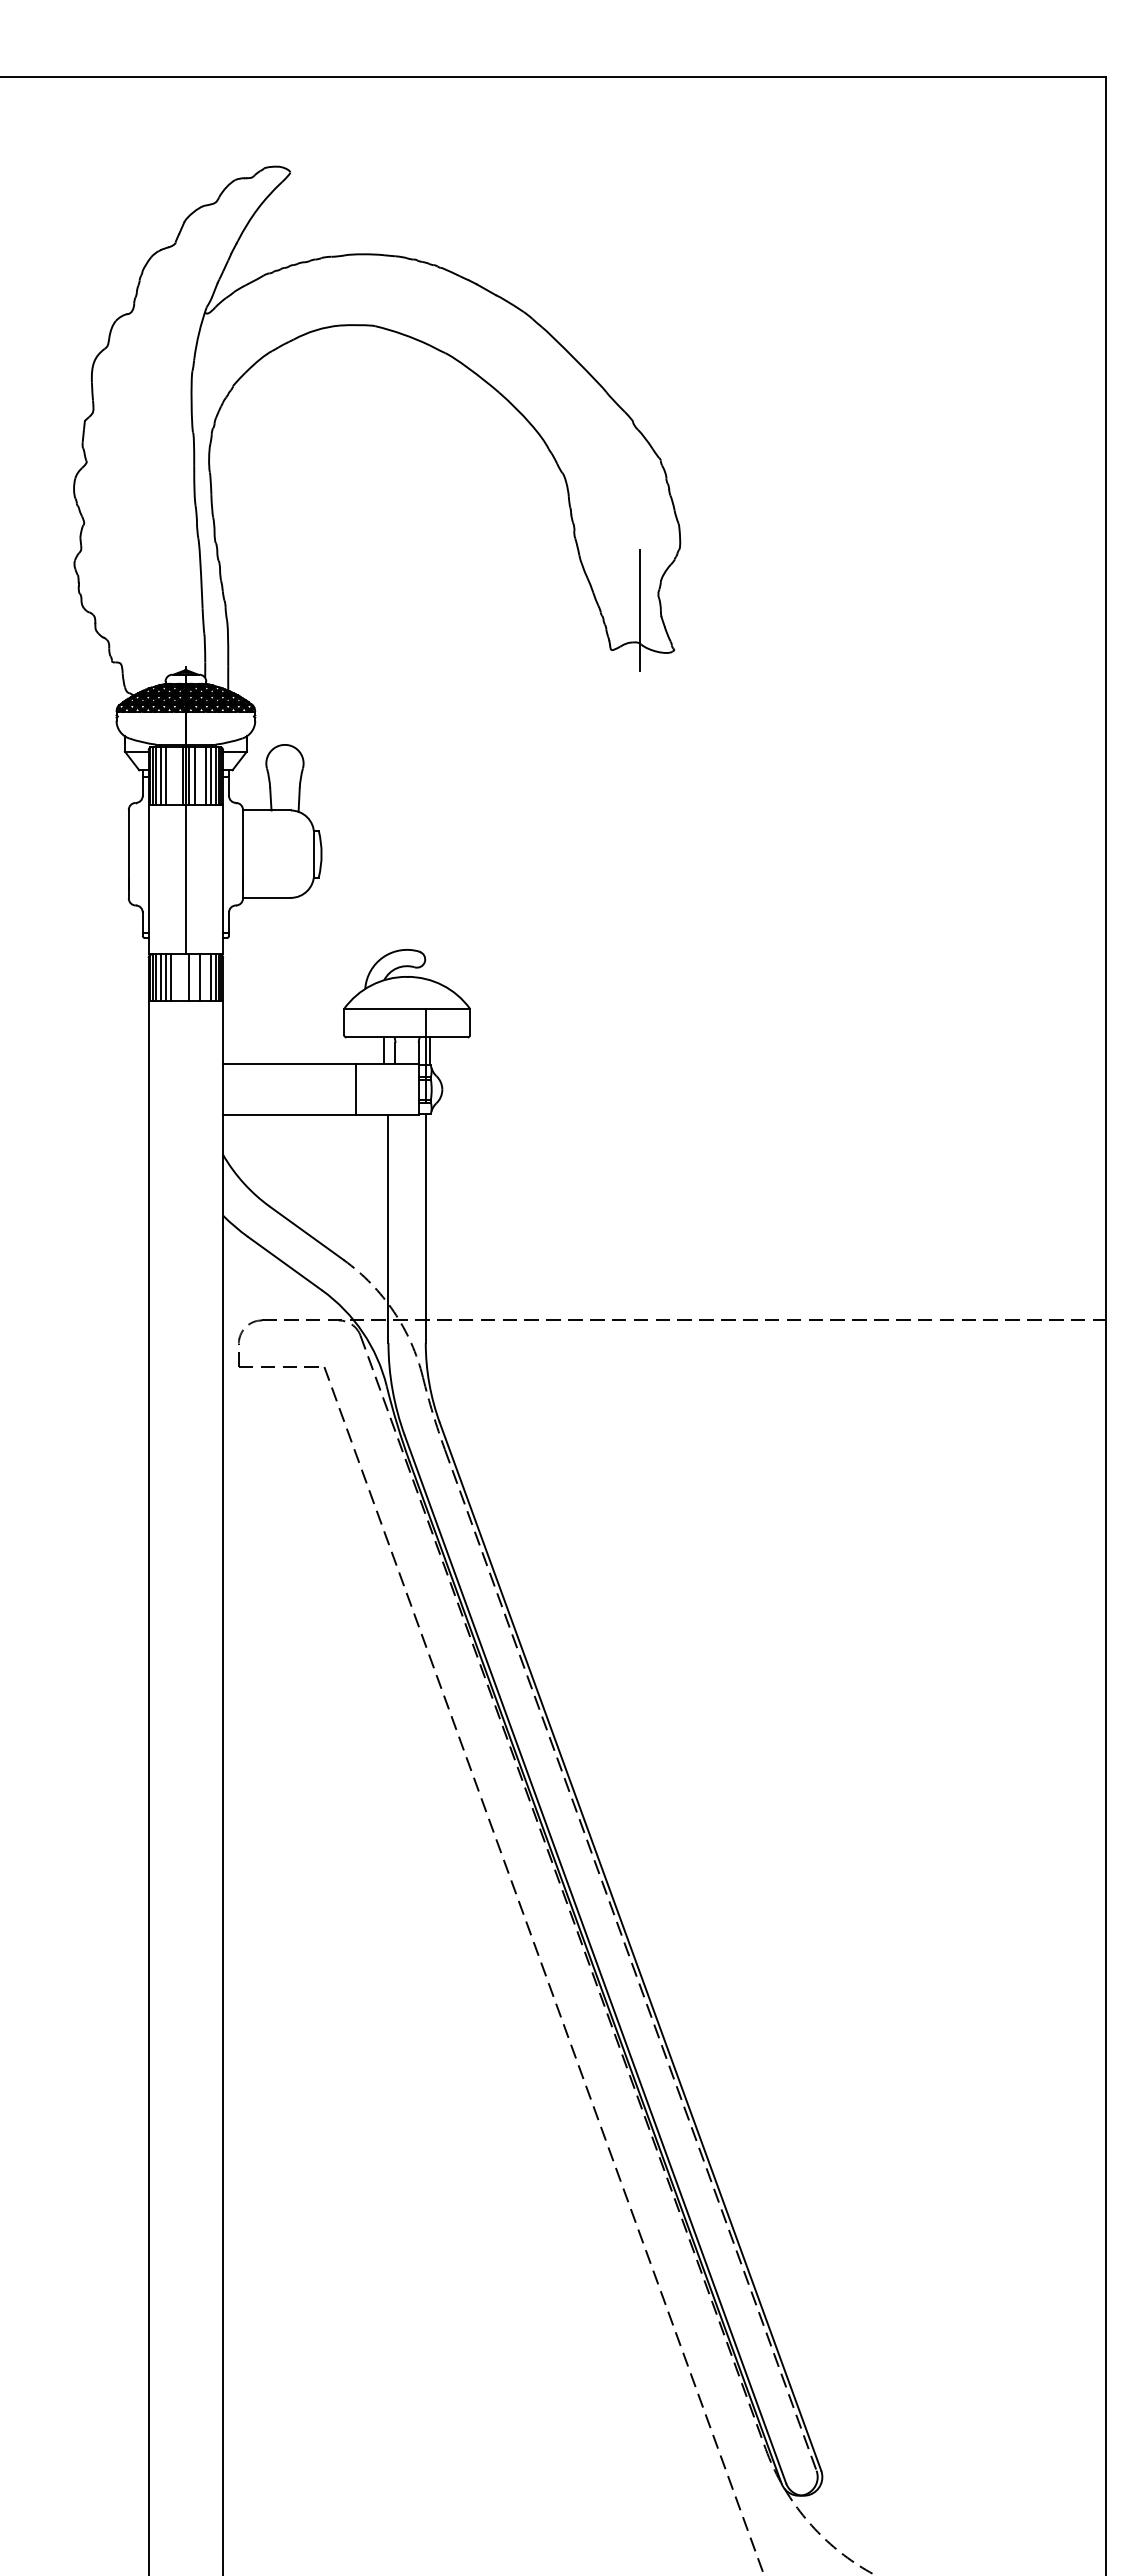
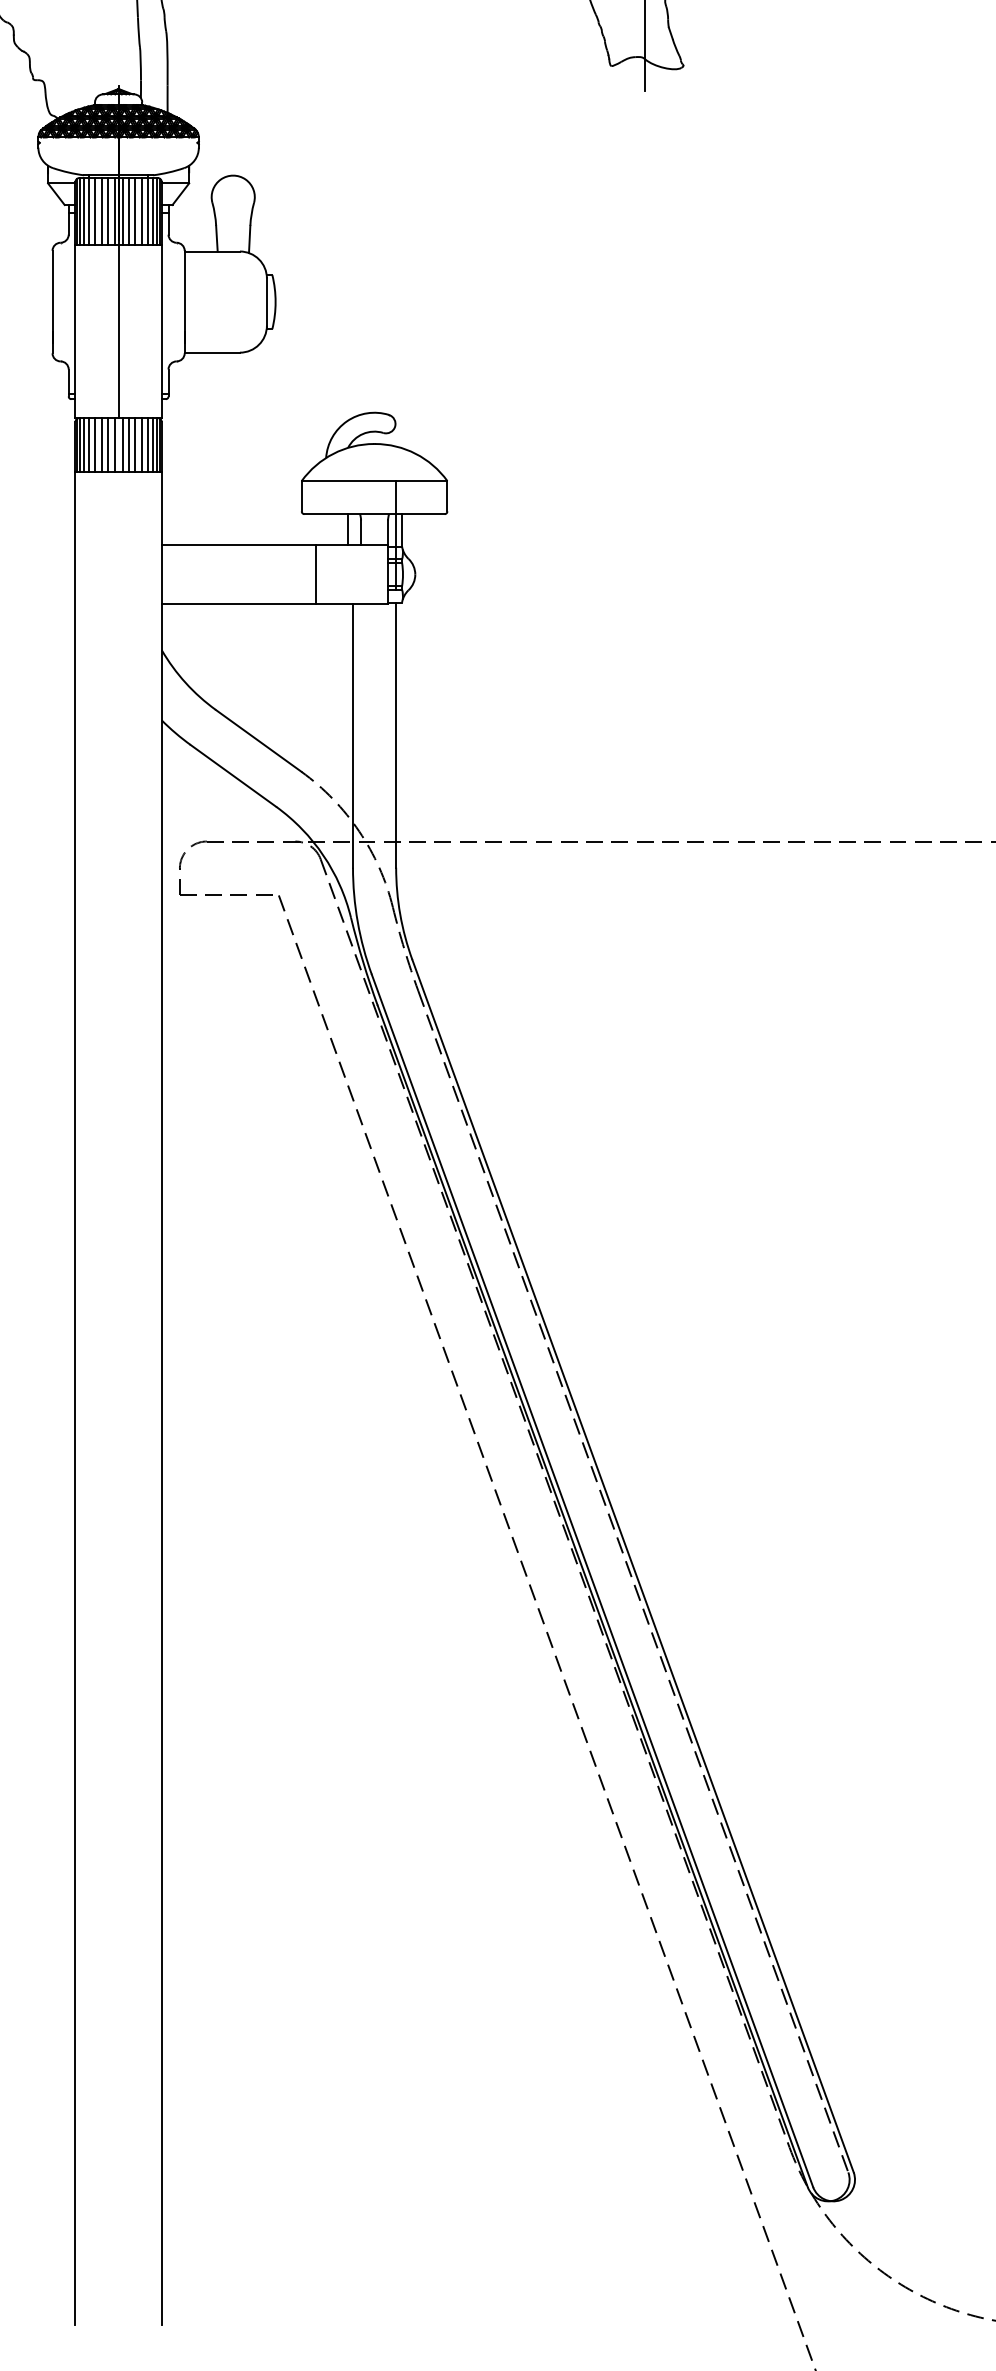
line: (171, 775) -> (101, 211), added
line: (176, 775) -> (107, 211), added
line: (200, 775) -> (135, 211), added
line: (176, 977) -> (107, 444), added
line: (182, 977) -> (114, 444), added
line: (194, 977) -> (128, 444), added
line: (206, 977) -> (142, 444), added

